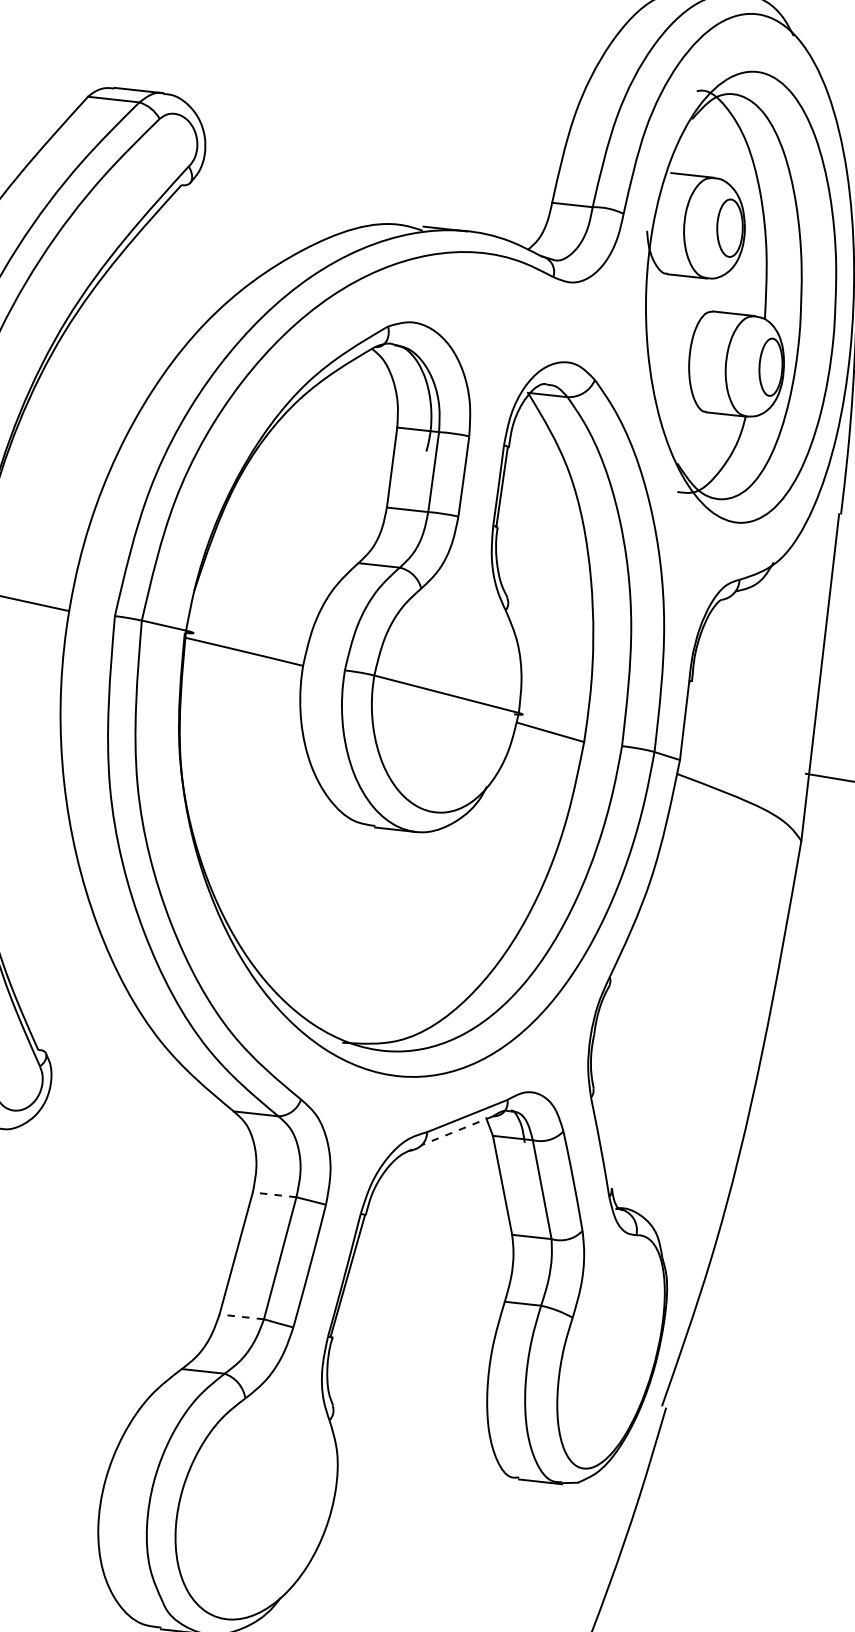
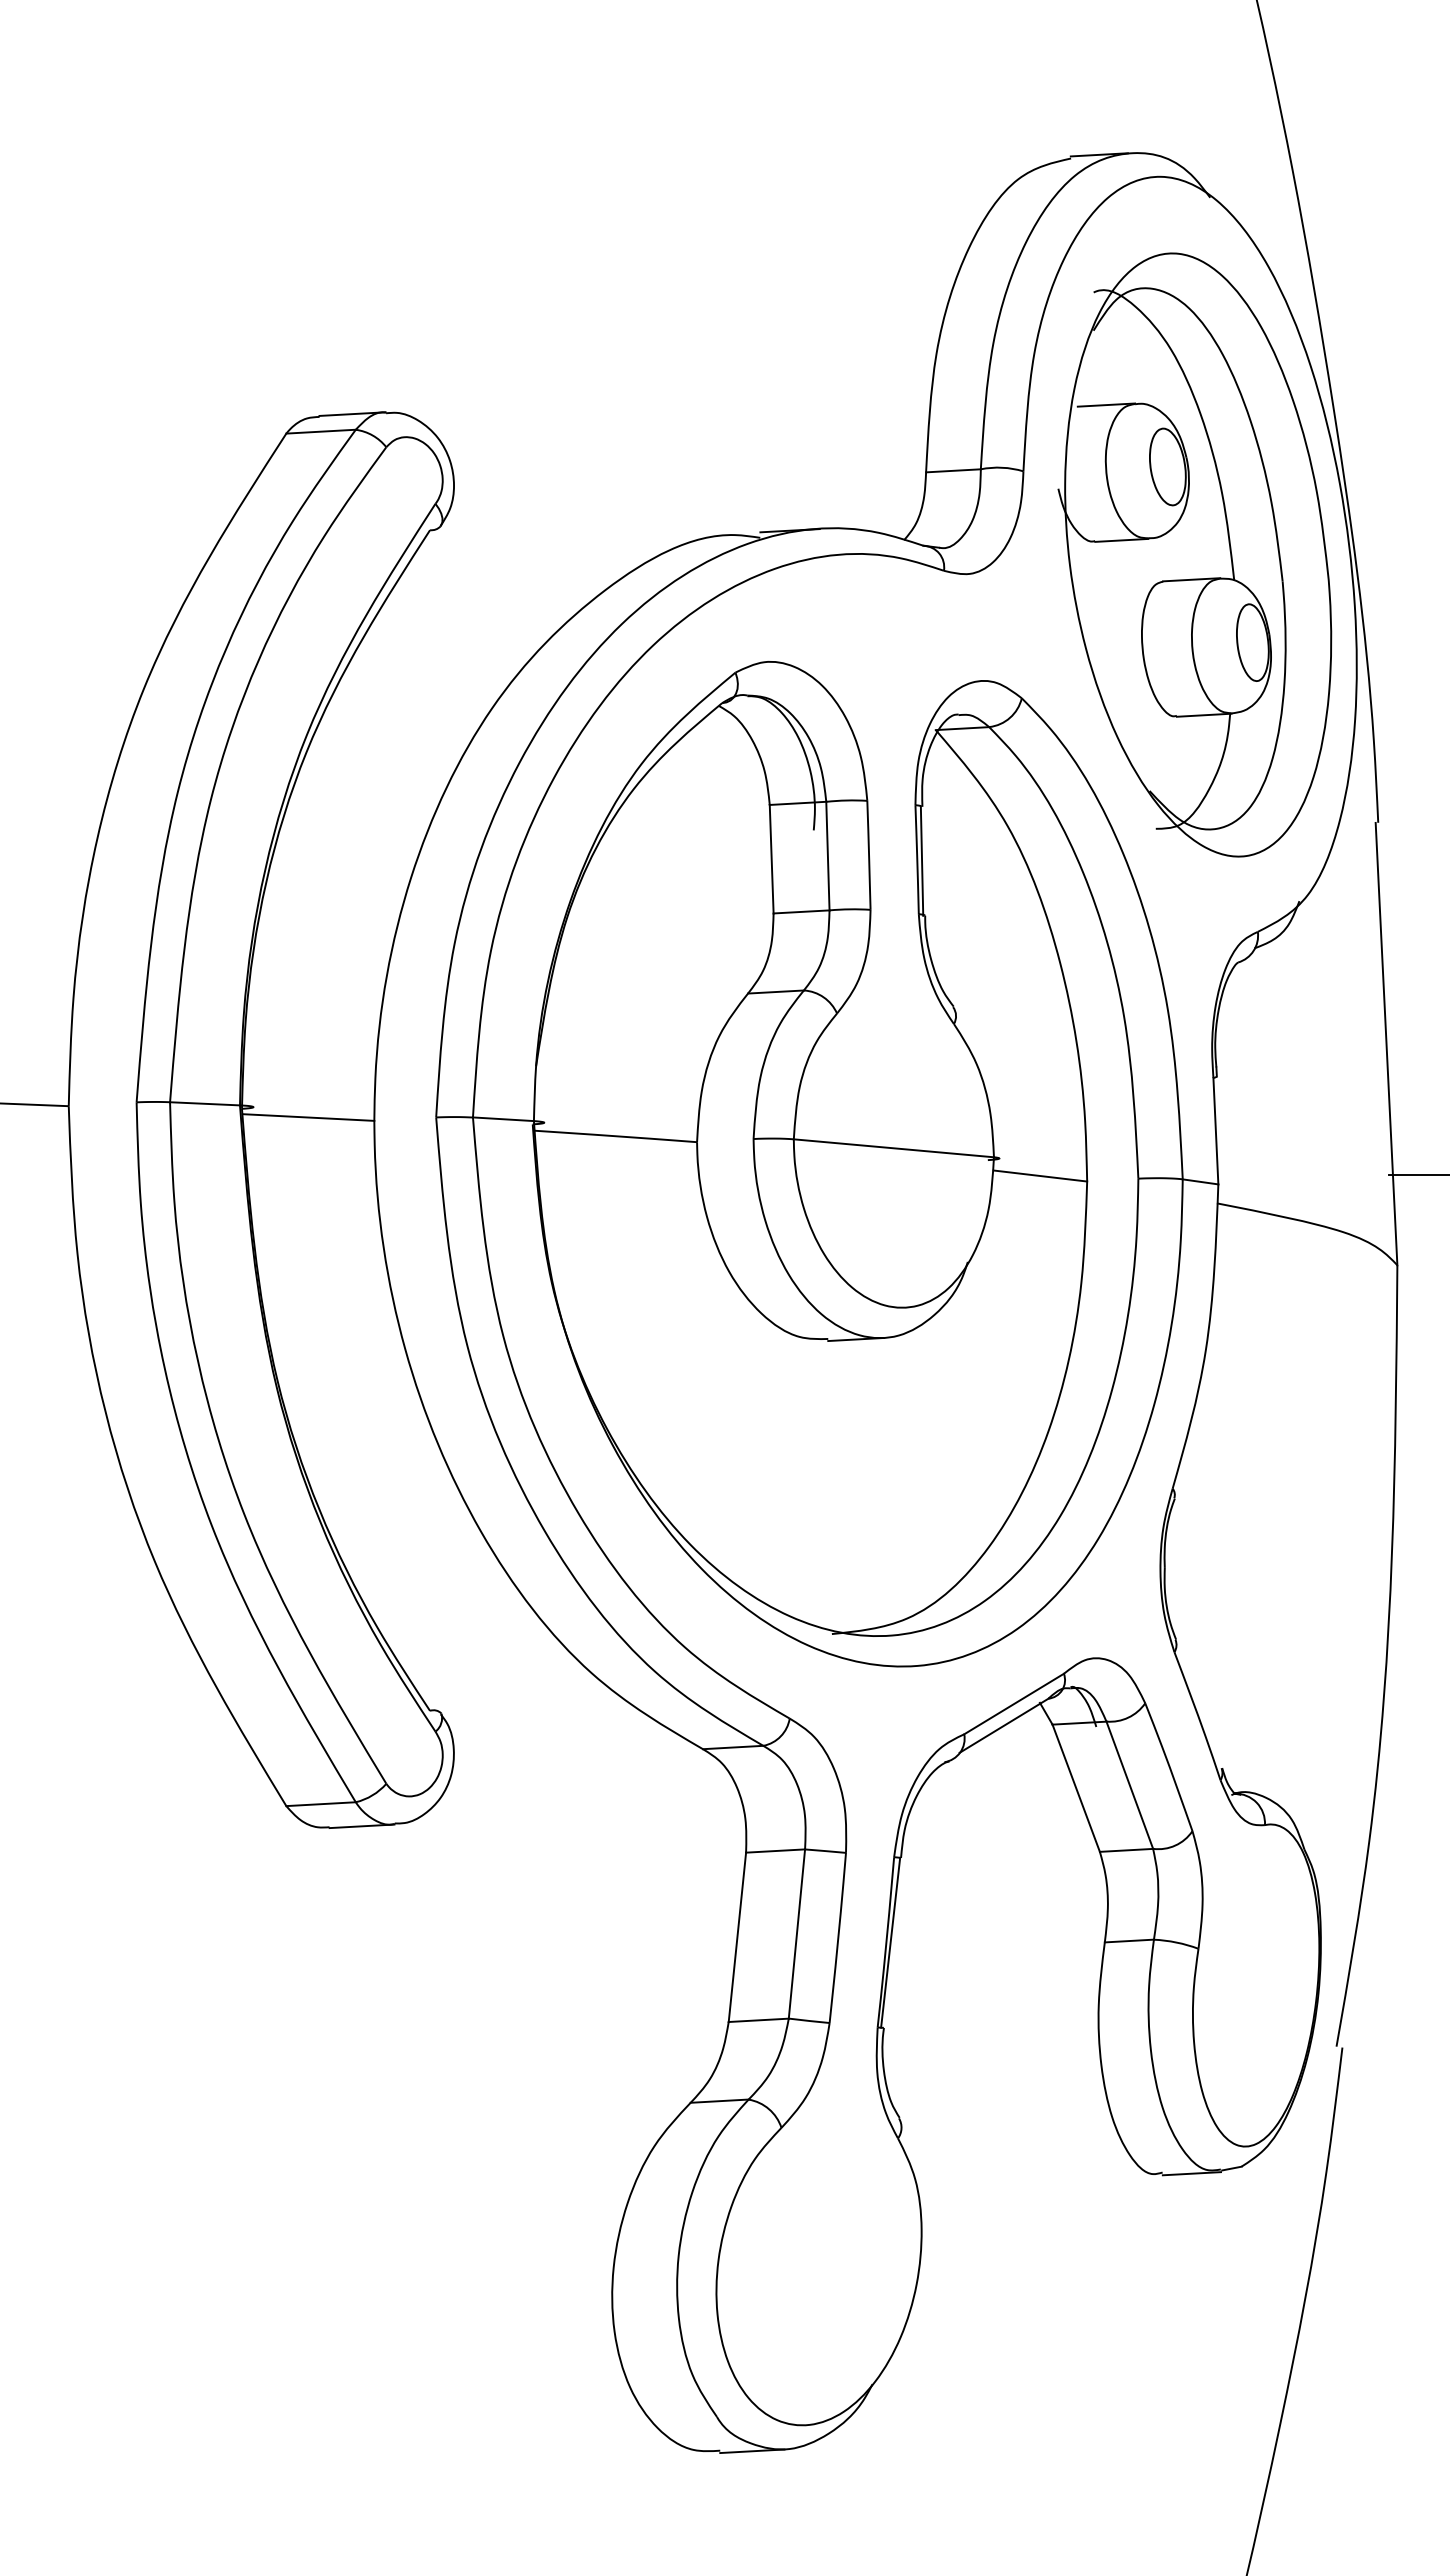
line: (456, 1130) -> (1003, 1725), dashed -> solid
line: (274, 1195) -> (775, 1851), dashed -> solid
line: (241, 1316) -> (758, 2020), dashed -> solid

